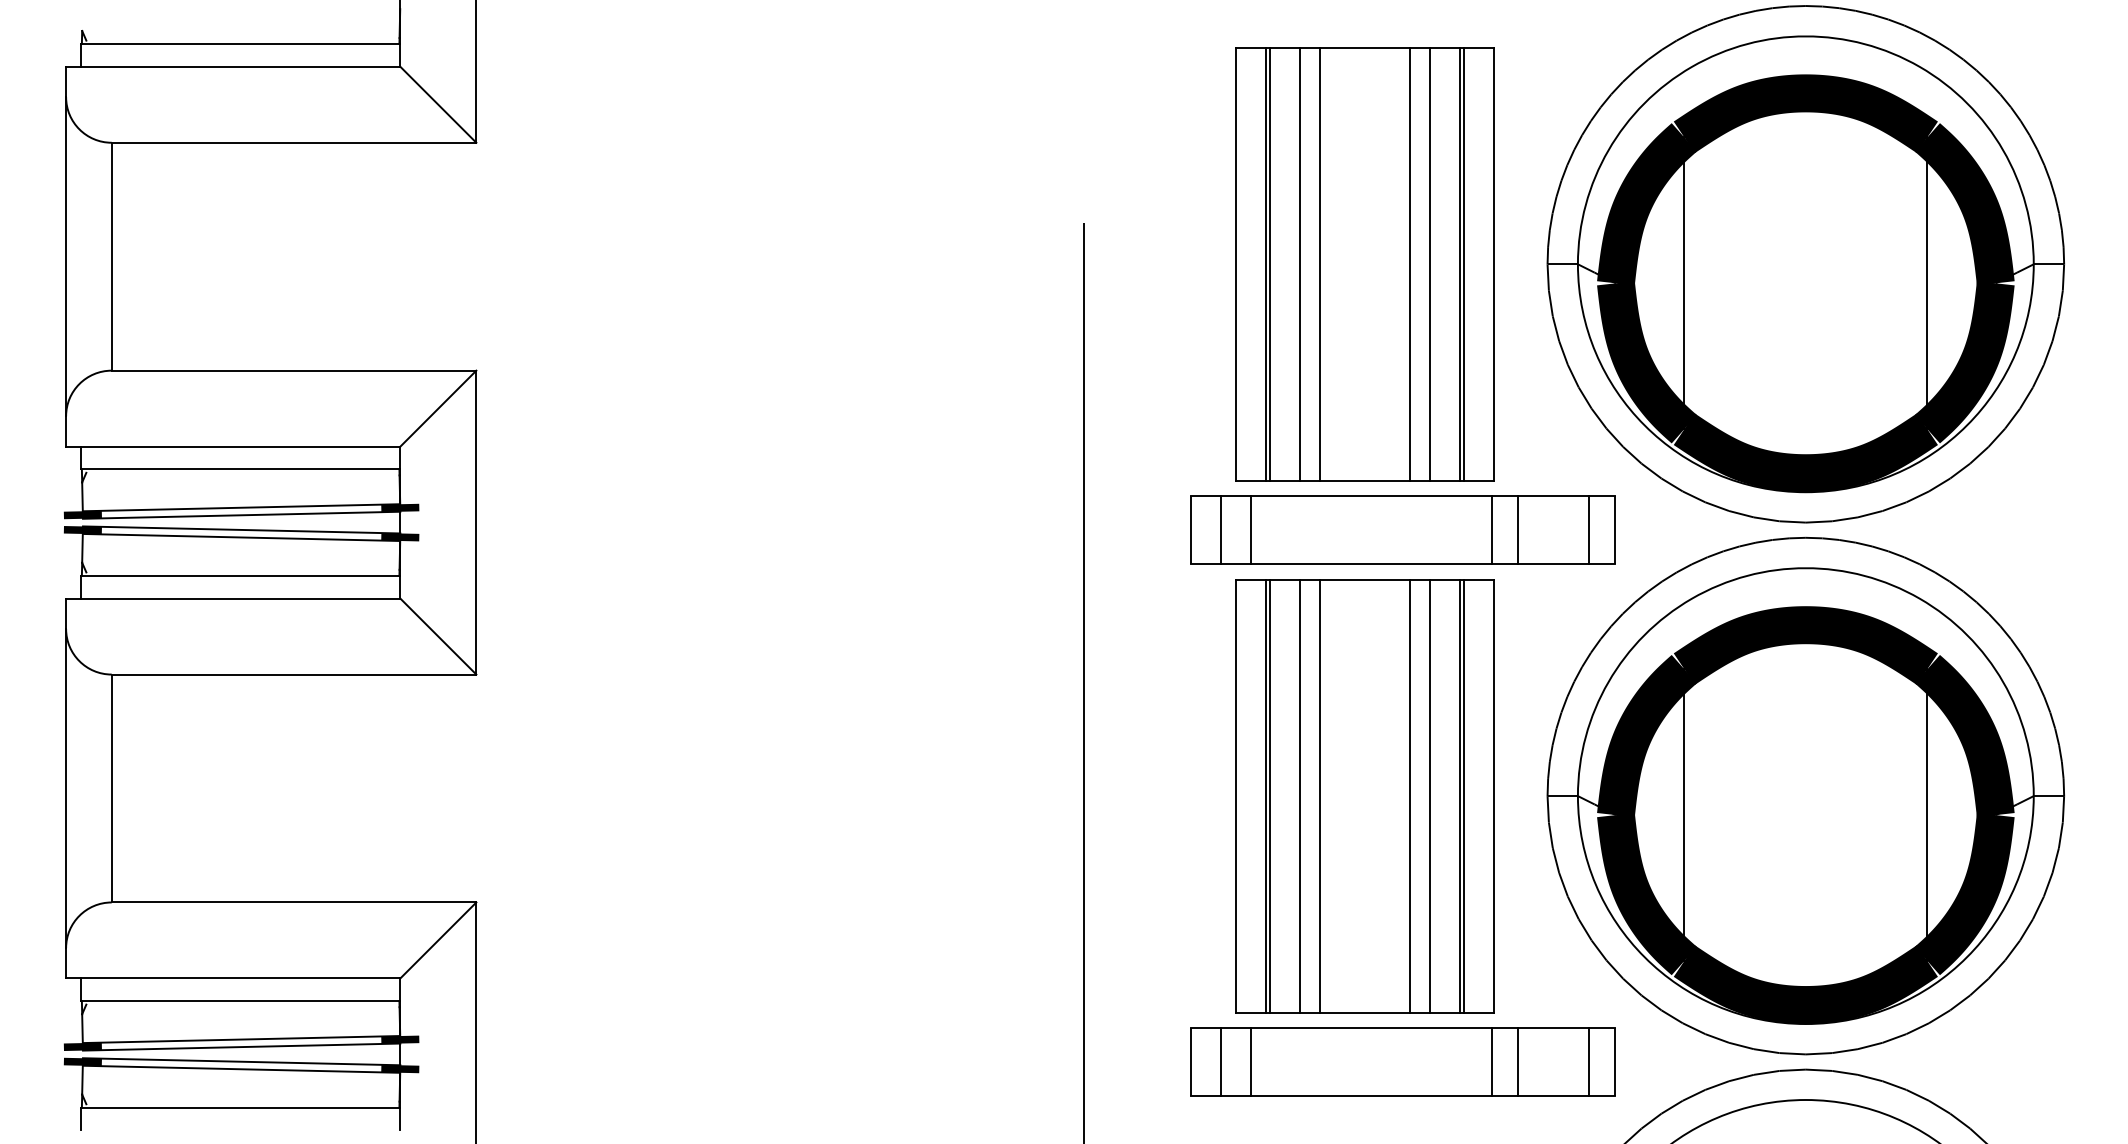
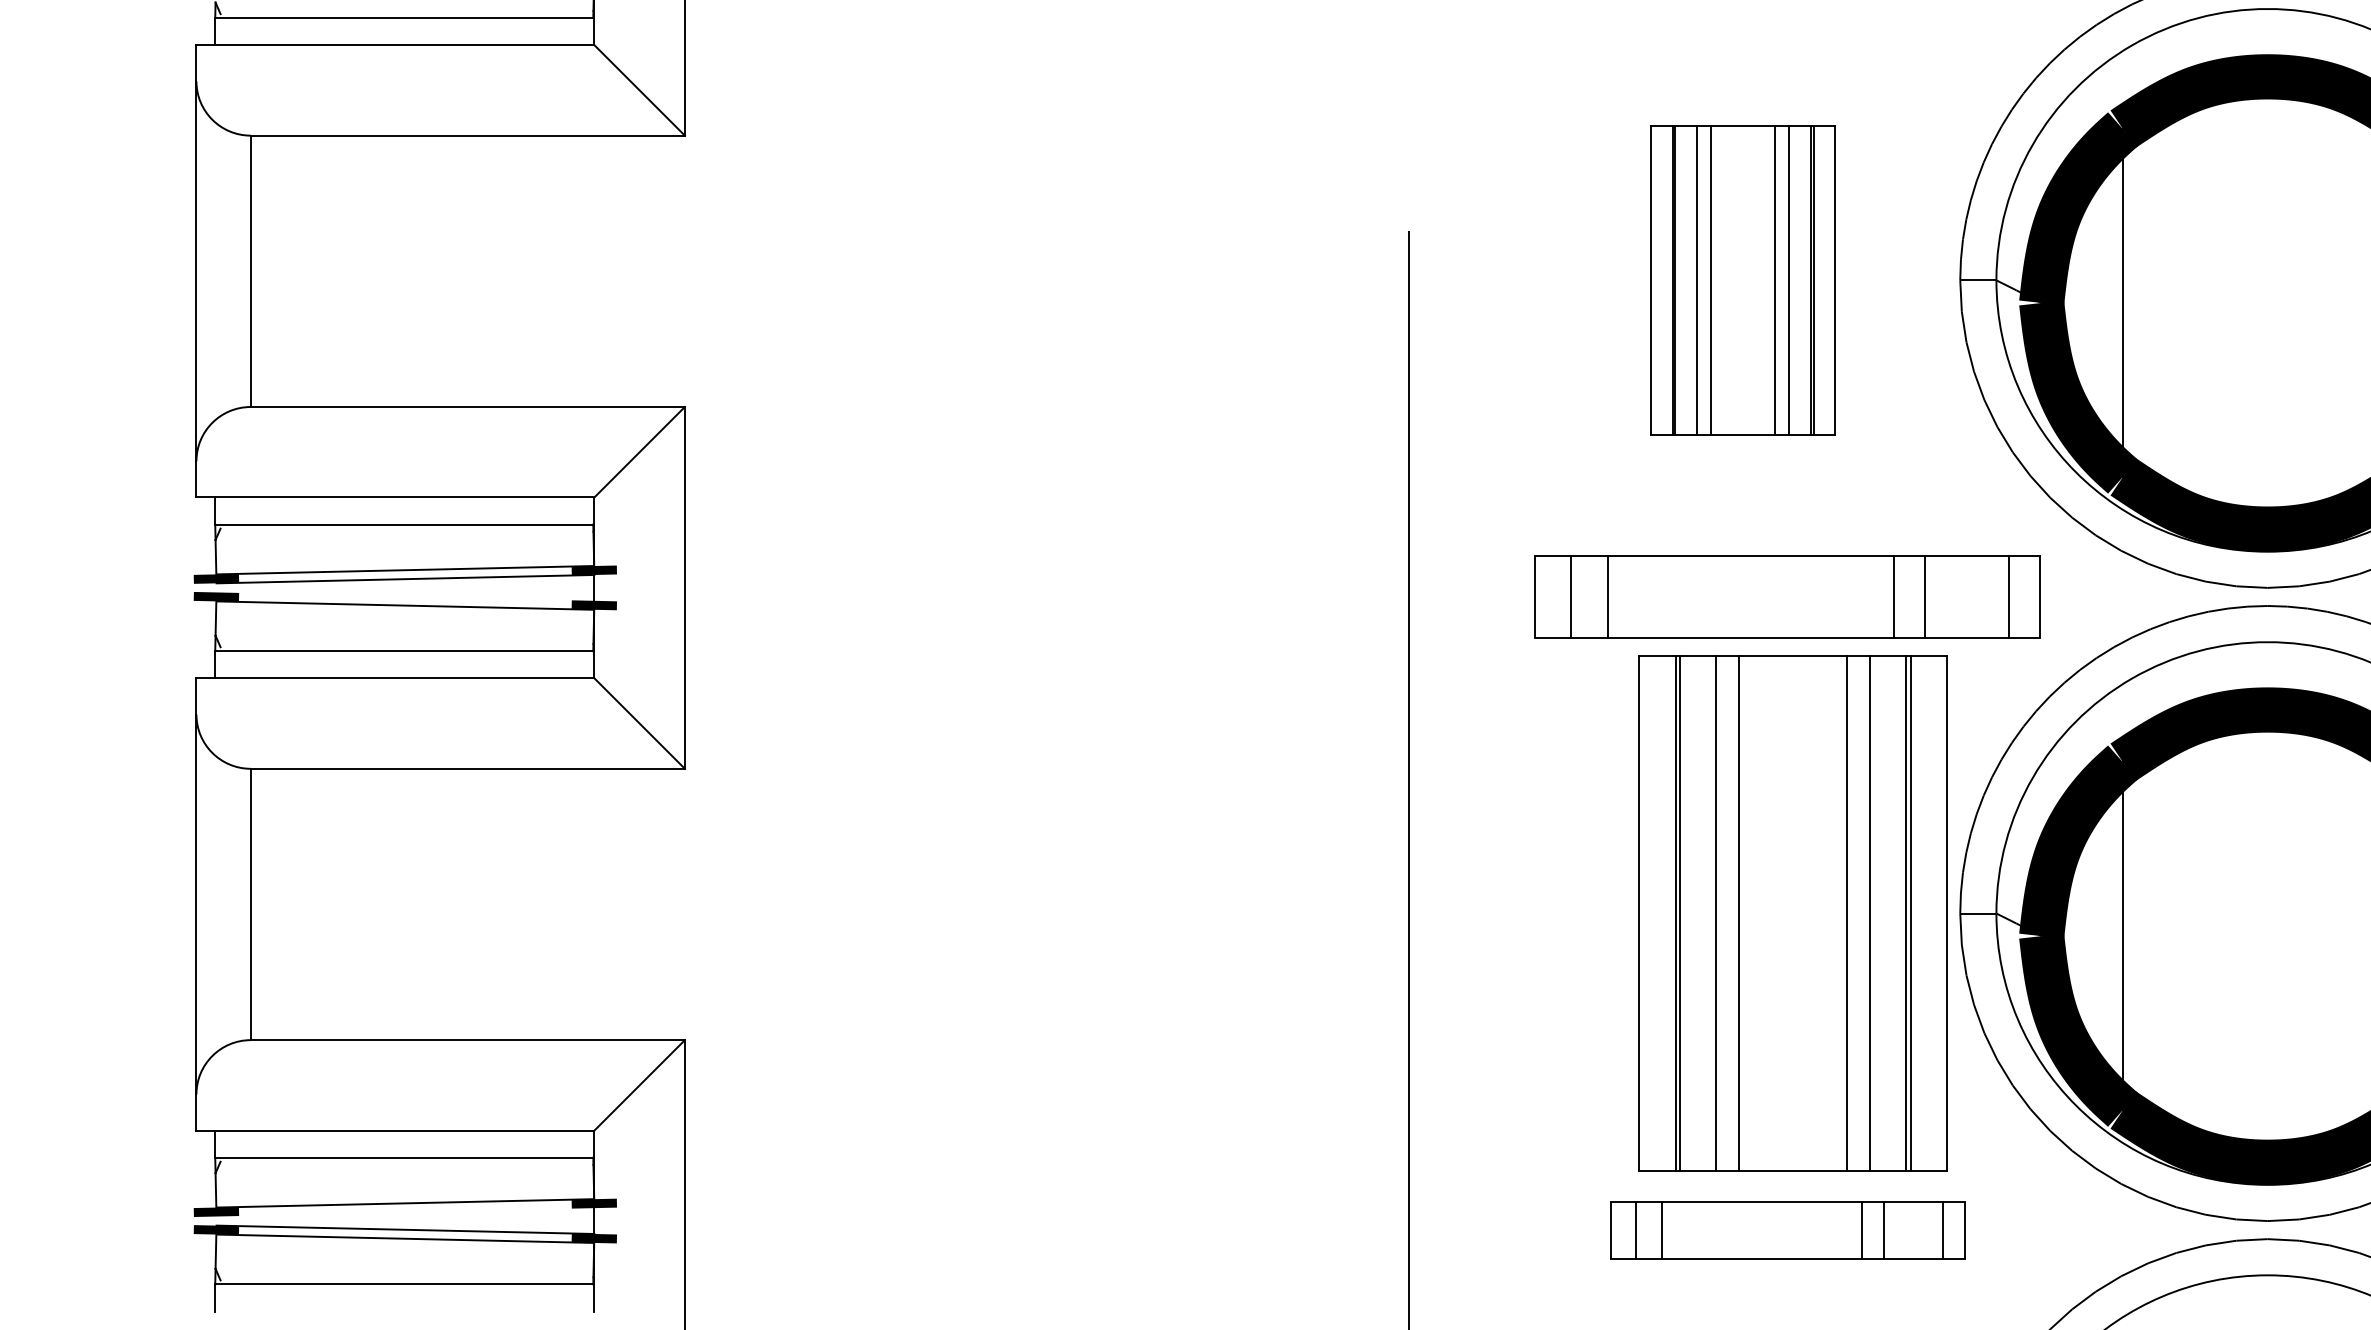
part: (1364, 264) -> (1742, 280), size x0.6
line: (241, 529) -> (405, 596), removed
part: (1364, 796) -> (1792, 913), moved
line: (241, 1046) -> (405, 1211), removed
part: (1402, 1061) -> (1787, 1229), size x0.7

